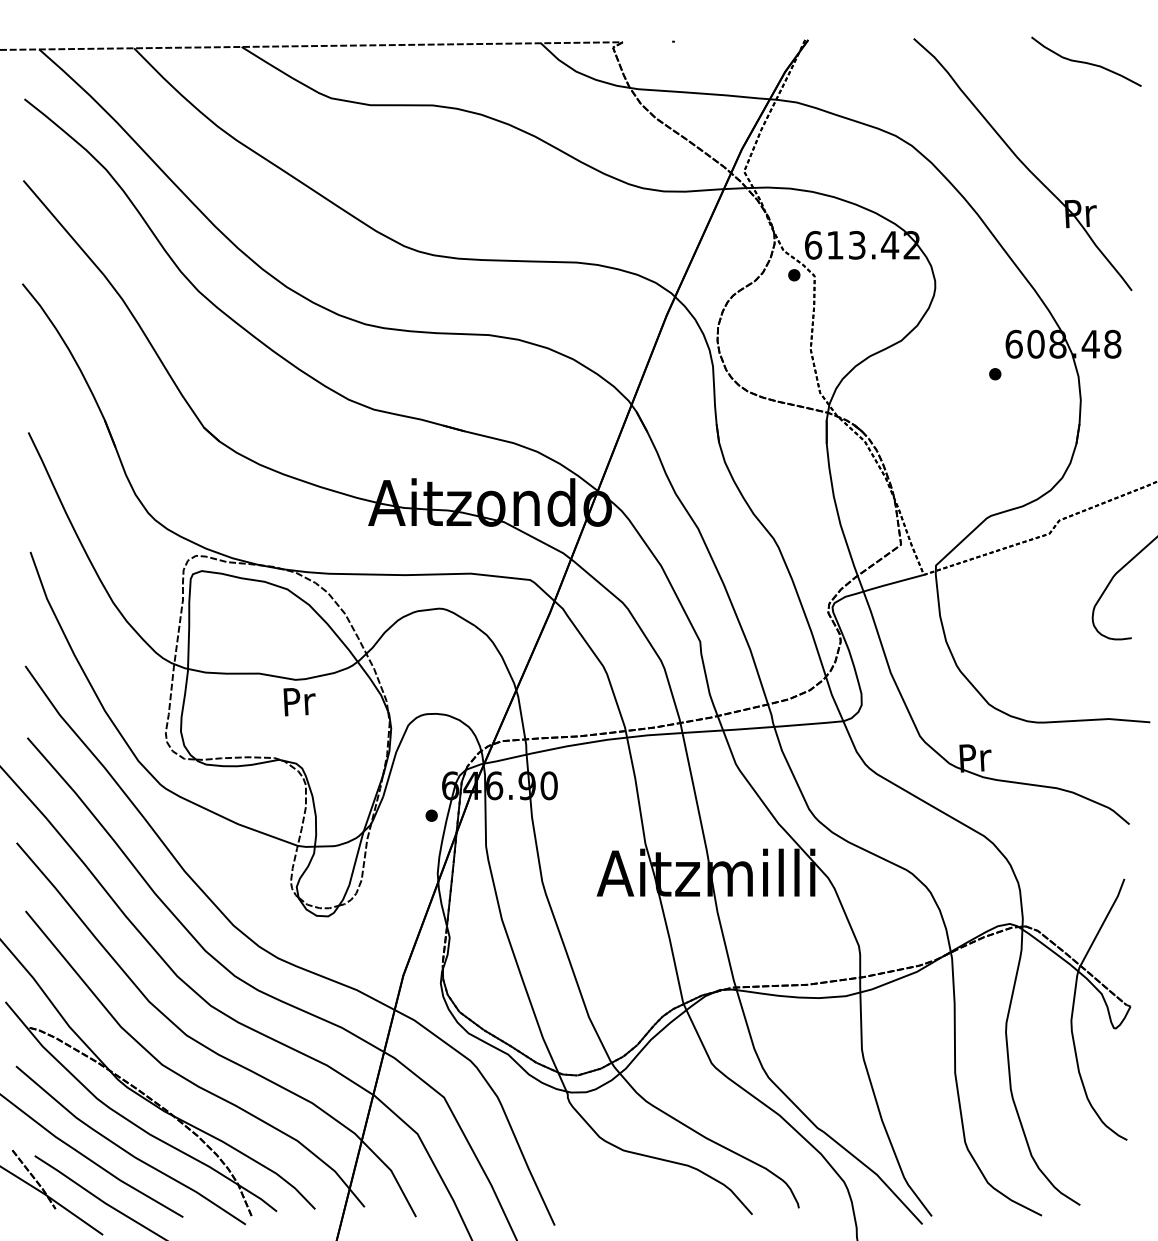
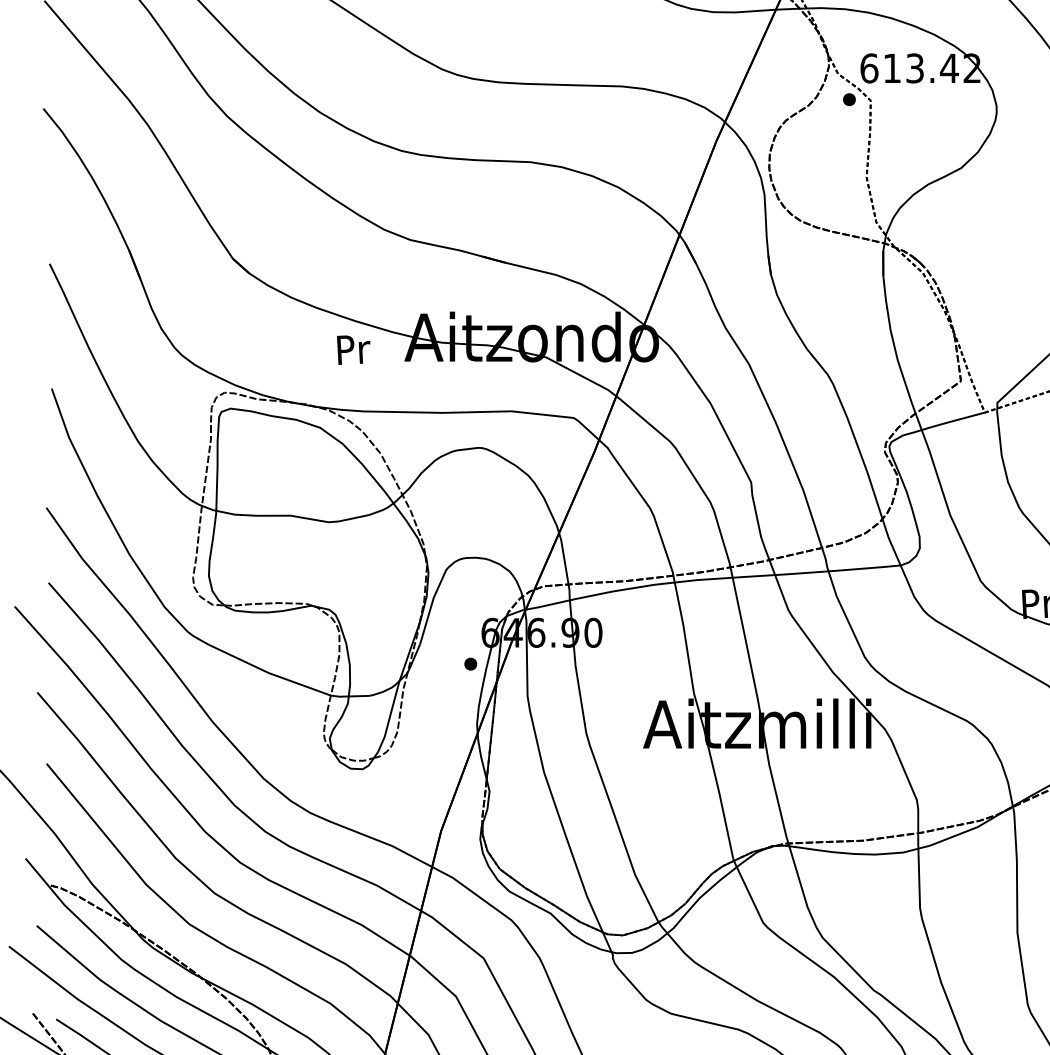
text: (299, 702) -> (353, 350), moved

